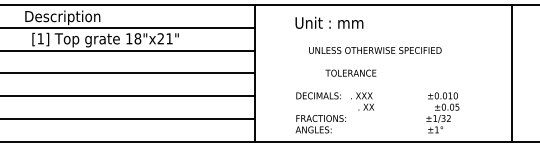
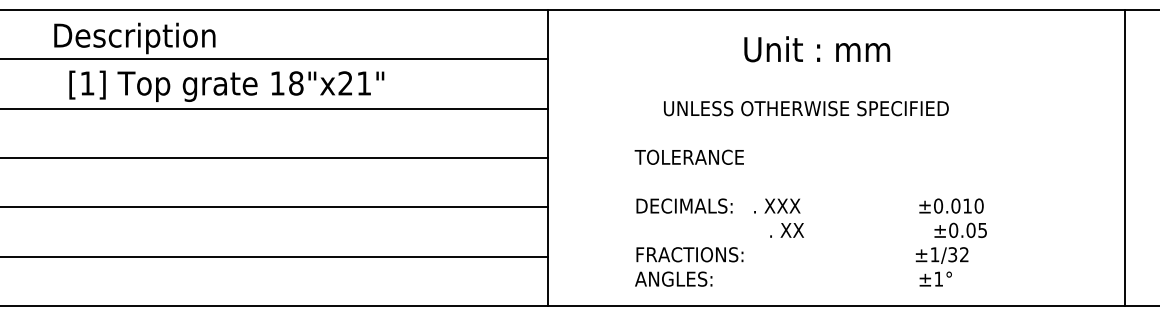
text: (329, 22) -> (817, 48), moved
text: (350, 72) -> (688, 155), moved
line: (511, 73) -> (1124, 158), moved

